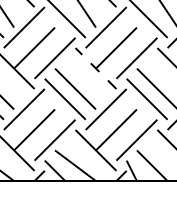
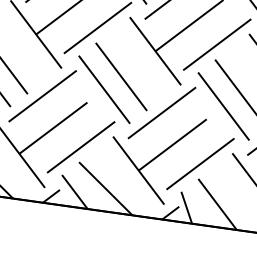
line: (95, 68) -> (154, 51), dashed -> solid

